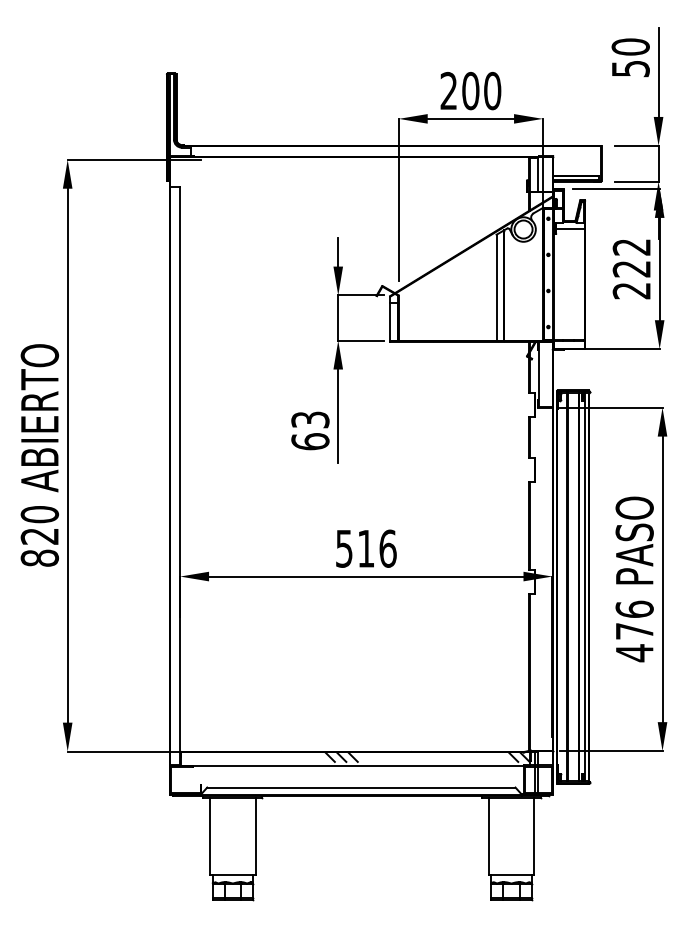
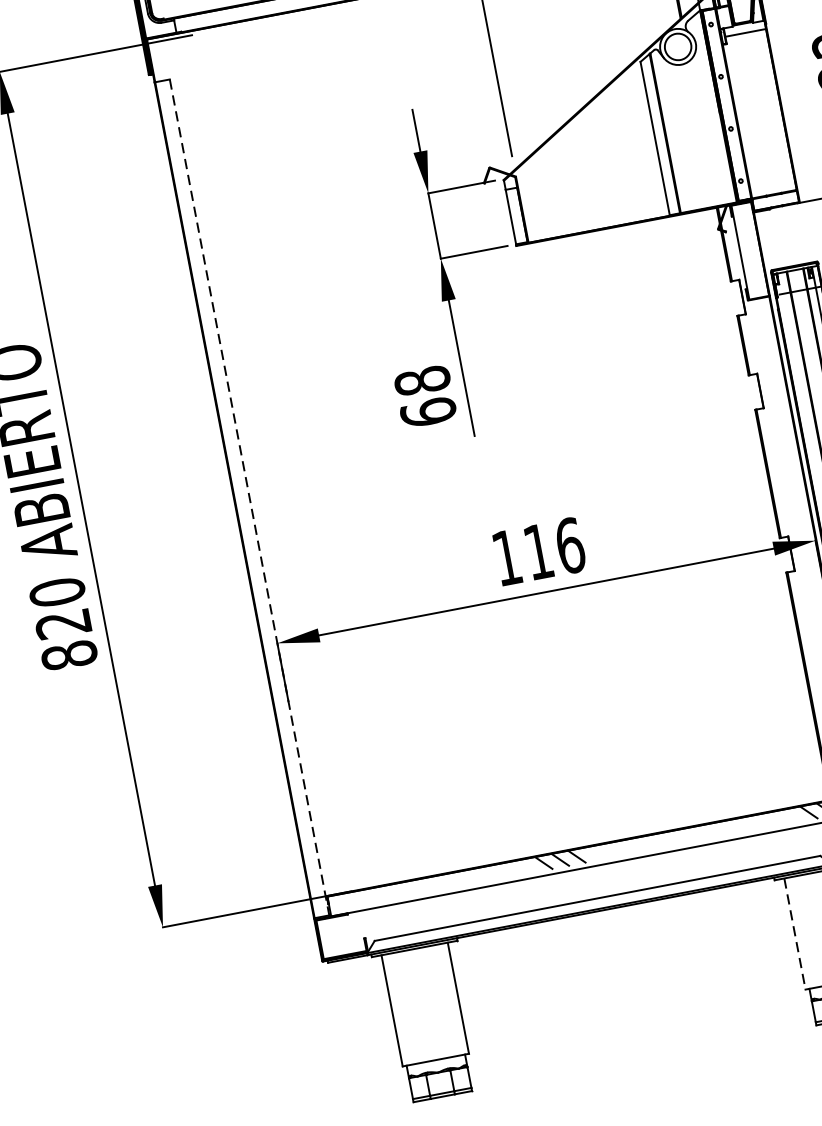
text: (310, 419) -> (422, 380), 63 -> 68
line: (180, 476) -> (250, 498), solid -> dashed
text: (344, 548) -> (507, 557), 516 -> 116
line: (488, 836) -> (794, 934), solid -> dashed

